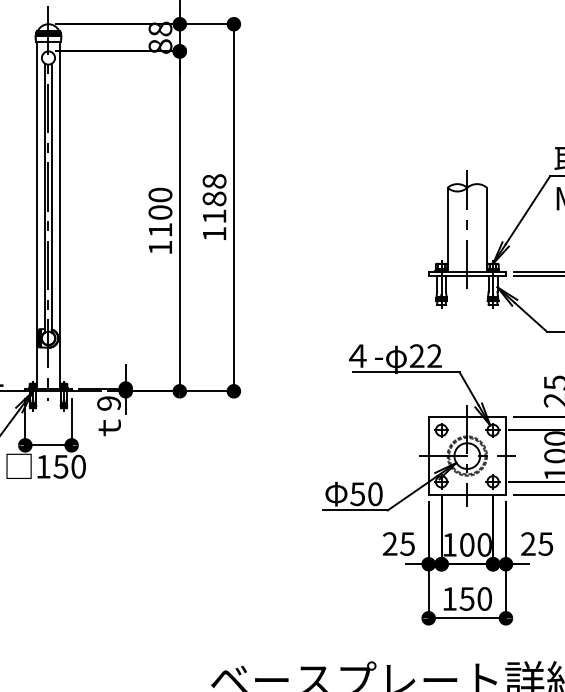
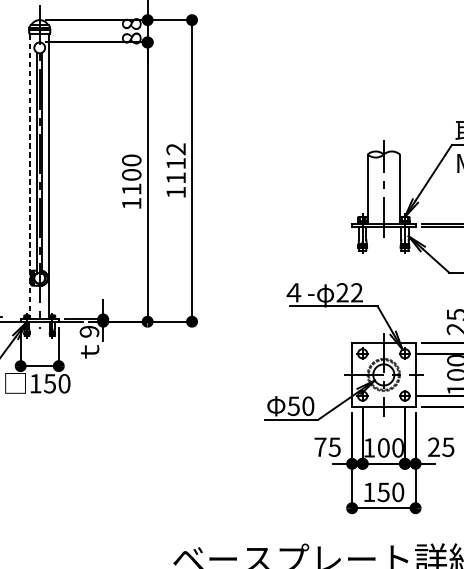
text: (214, 190) -> (176, 156), 1188 -> 1112
line: (36, 215) -> (29, 177), solid -> dashed
text: (389, 543) -> (319, 446), 25 -> 75

